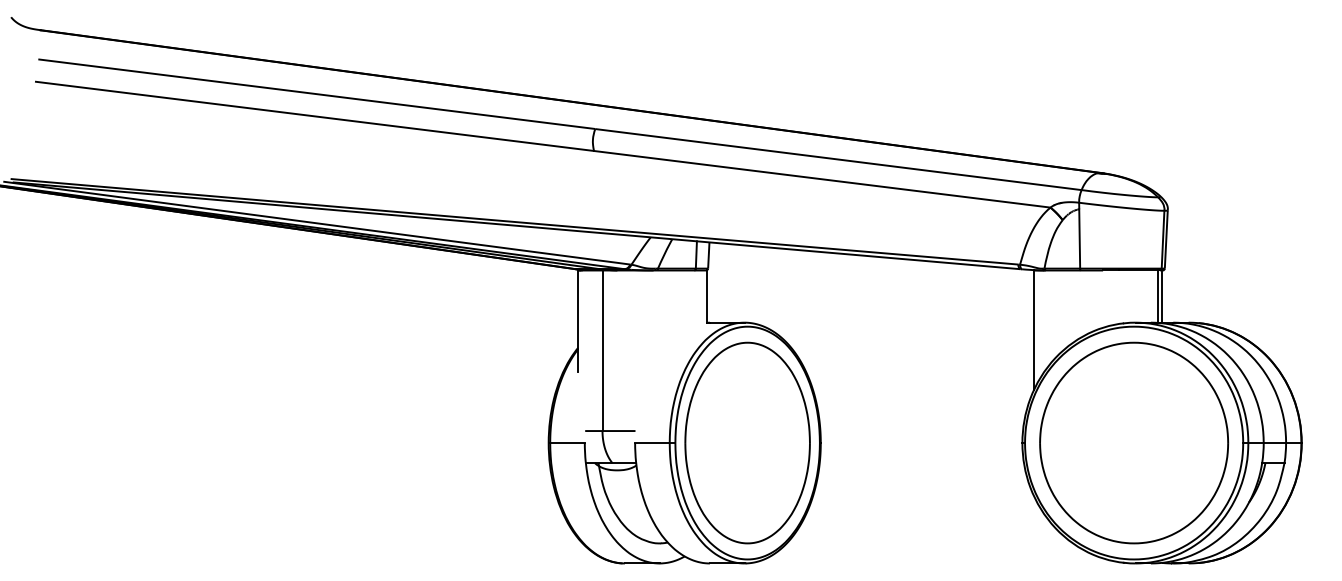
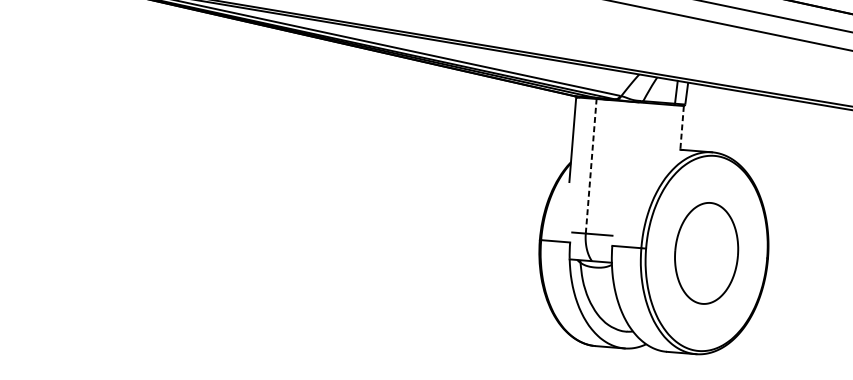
line: (706, 297) -> (681, 128), solid -> dashed
line: (602, 350) -> (591, 166), solid -> dashed
part: (747, 442) -> (706, 252), size x0.6

